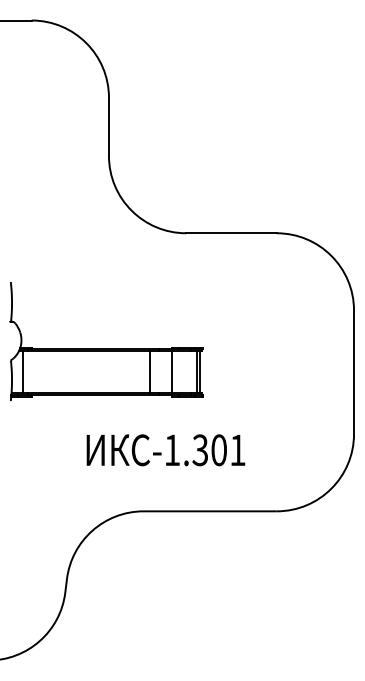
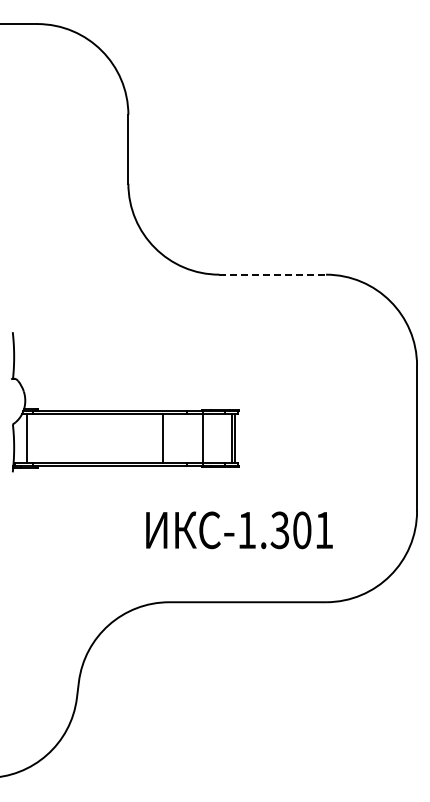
line: (232, 233) -> (273, 274), solid -> dashed
line: (149, 372) -> (162, 438), moved
text: (165, 450) -> (239, 530), moved

